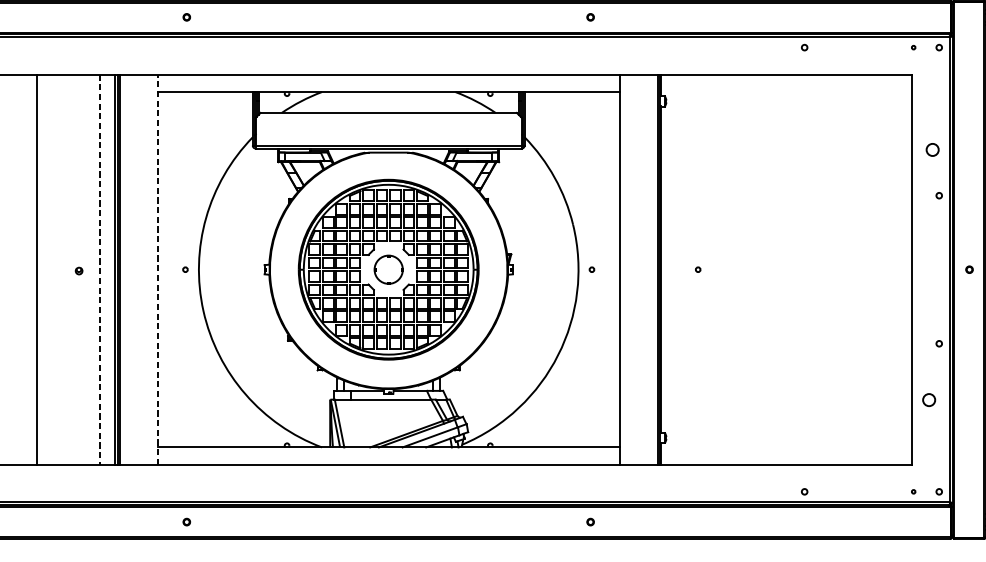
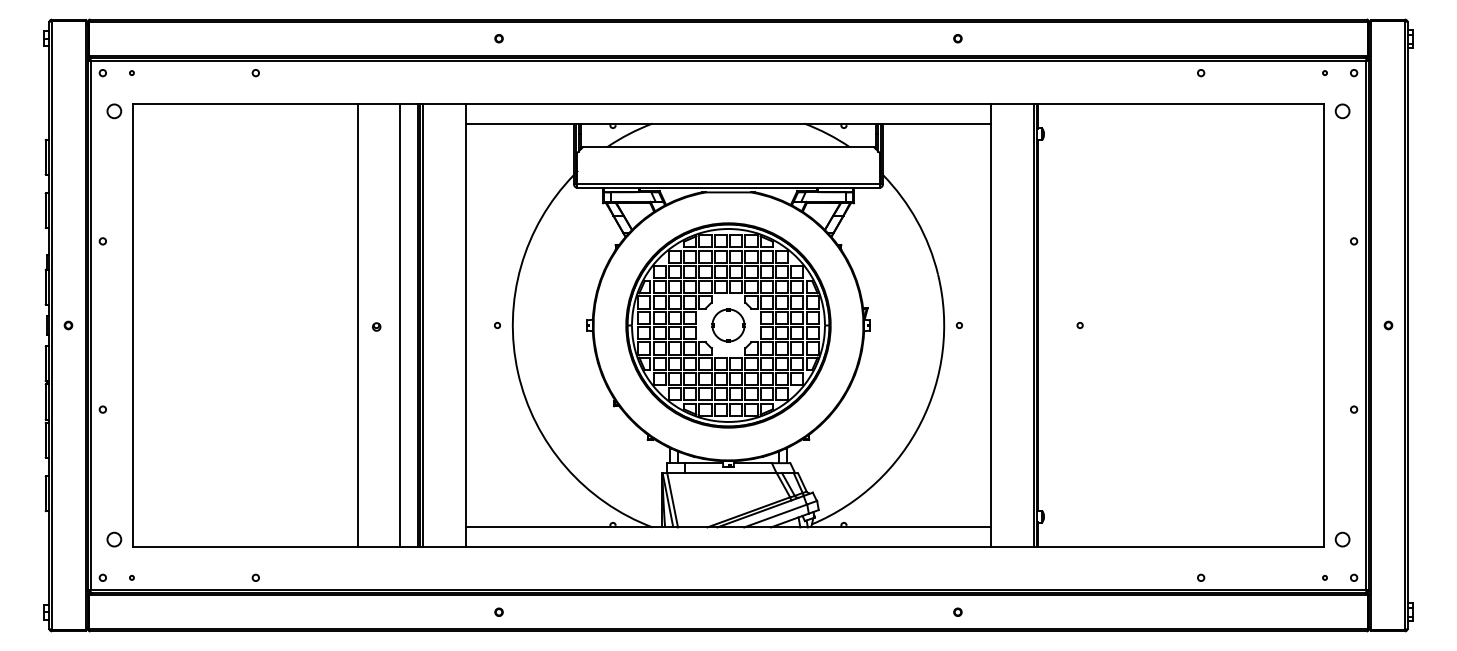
circle: (932, 150) -> (1342, 111), moved
line: (36, 269) -> (357, 325), moved
line: (100, 269) -> (400, 325), dashed -> solid
line: (158, 269) -> (466, 325), dashed -> solid
circle: (929, 399) -> (1342, 539), moved

